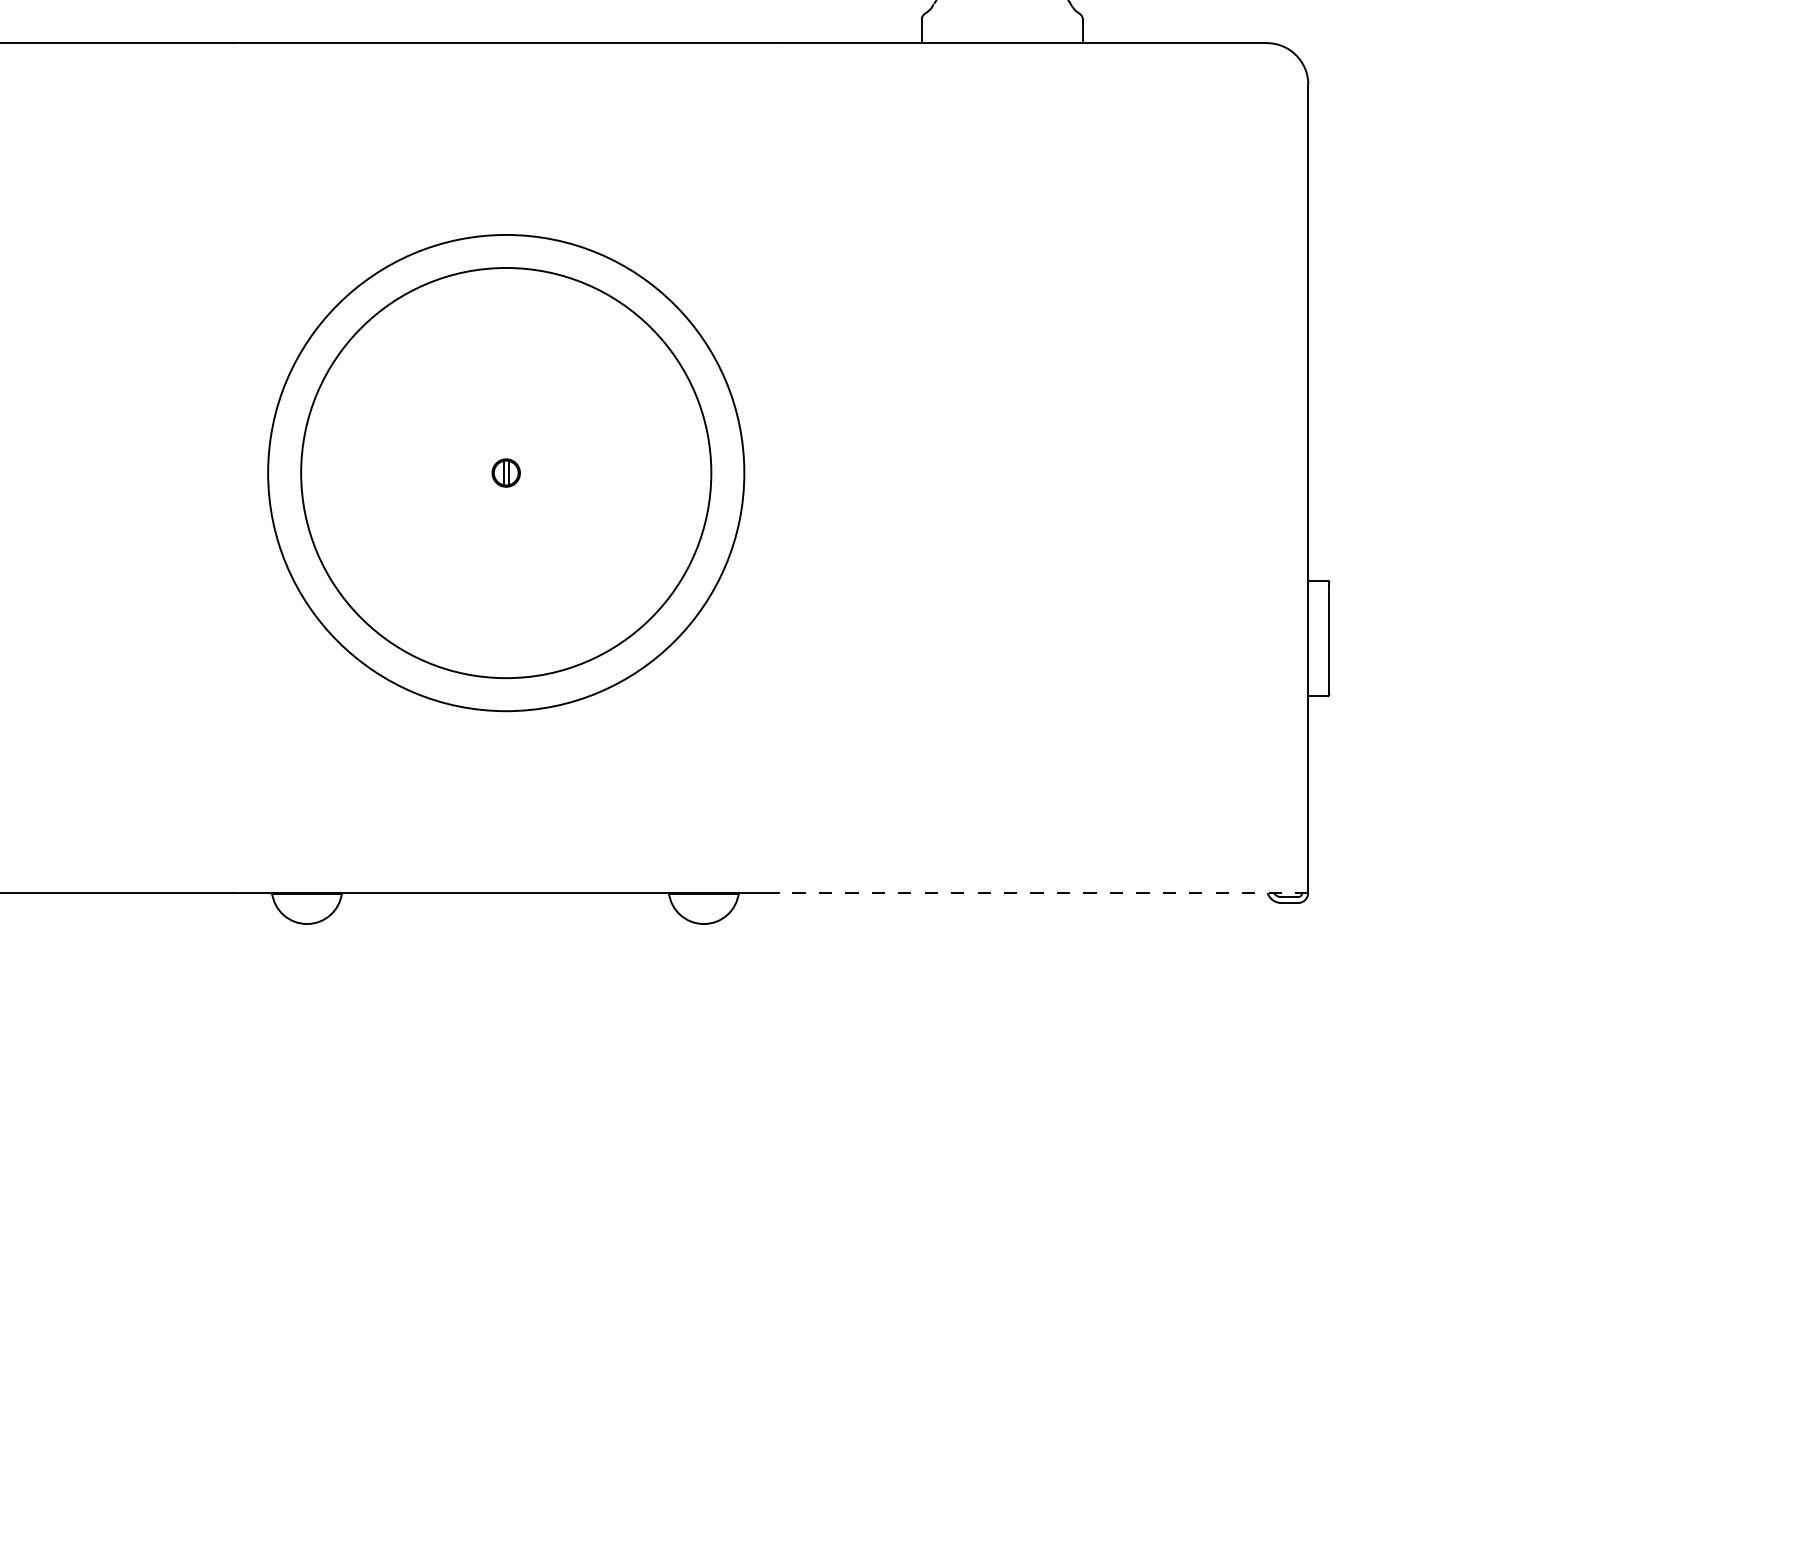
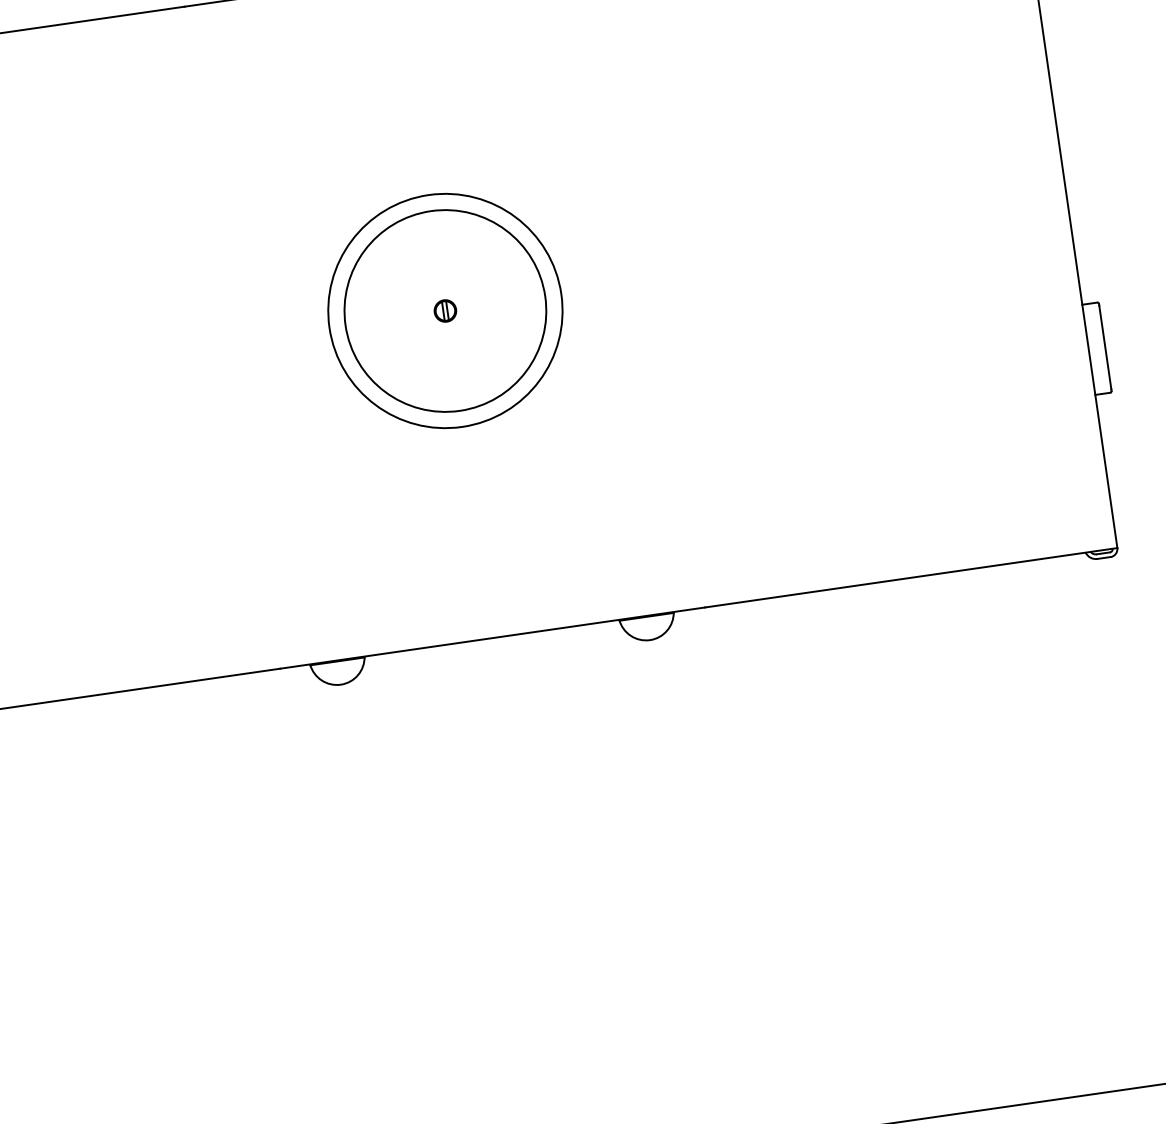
circle: (506, 472) -> (445, 310), size x0.62
circle: (506, 472) -> (445, 310), size x0.62
line: (1043, 892) -> (911, 577), dashed -> solid

